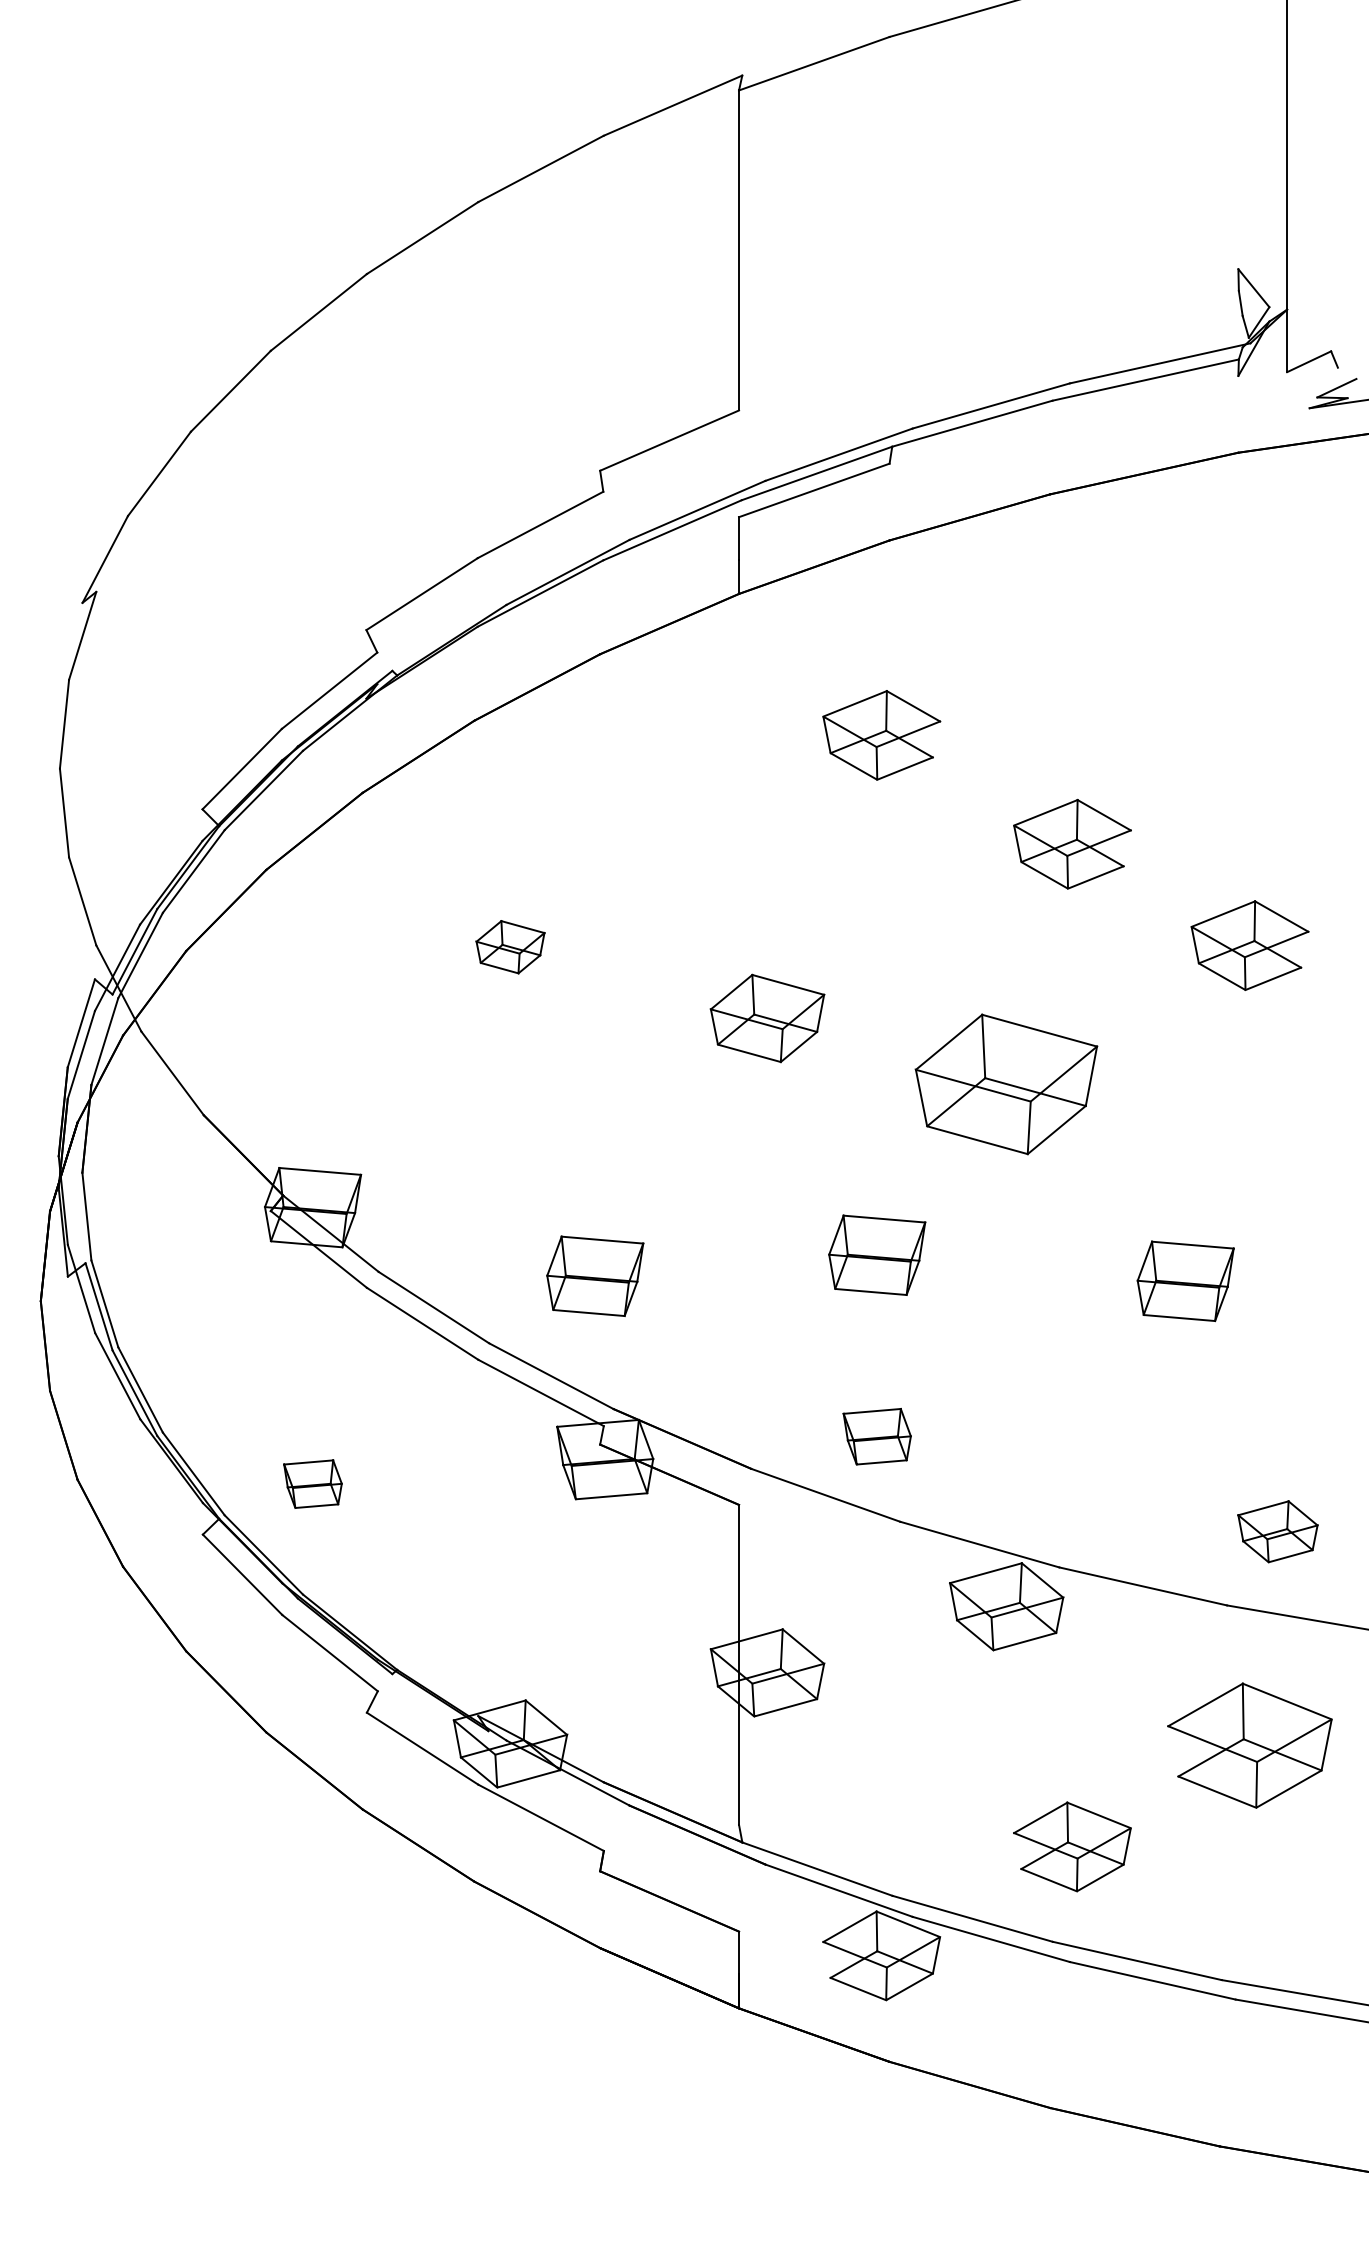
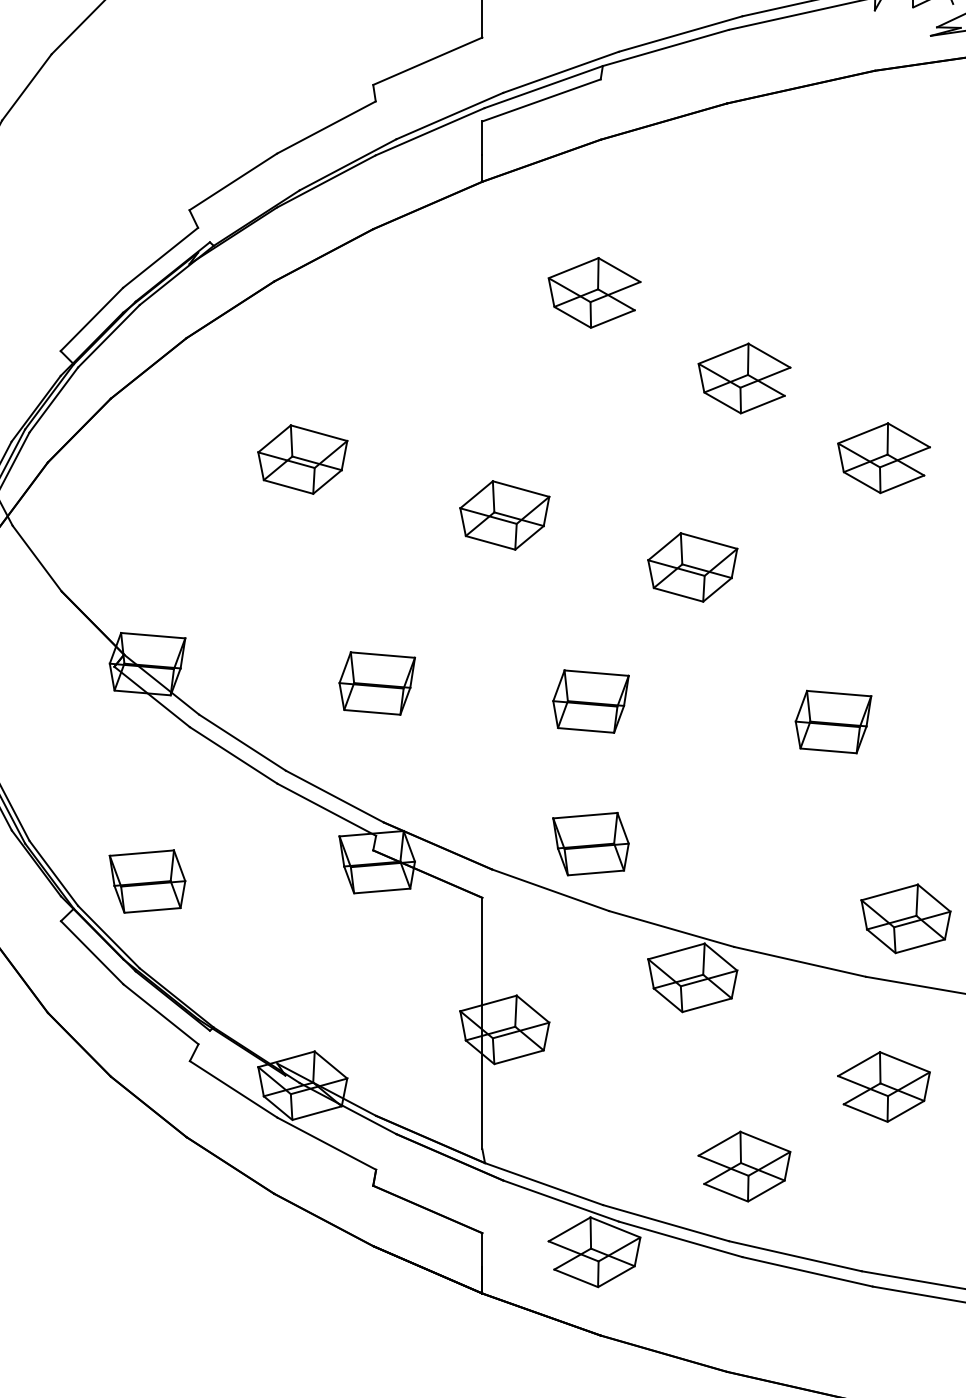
part: (510, 946) -> (302, 458), size x1.67
part: (1006, 1084) -> (692, 567), size x0.62
part: (595, 1275) -> (377, 682), moved
part: (877, 1436) -> (591, 844), size x1.43
part: (312, 1483) -> (147, 880), size x1.67
part: (1277, 1531) -> (905, 918), size x1.43
part: (1249, 1745) -> (883, 1086), size x0.71

